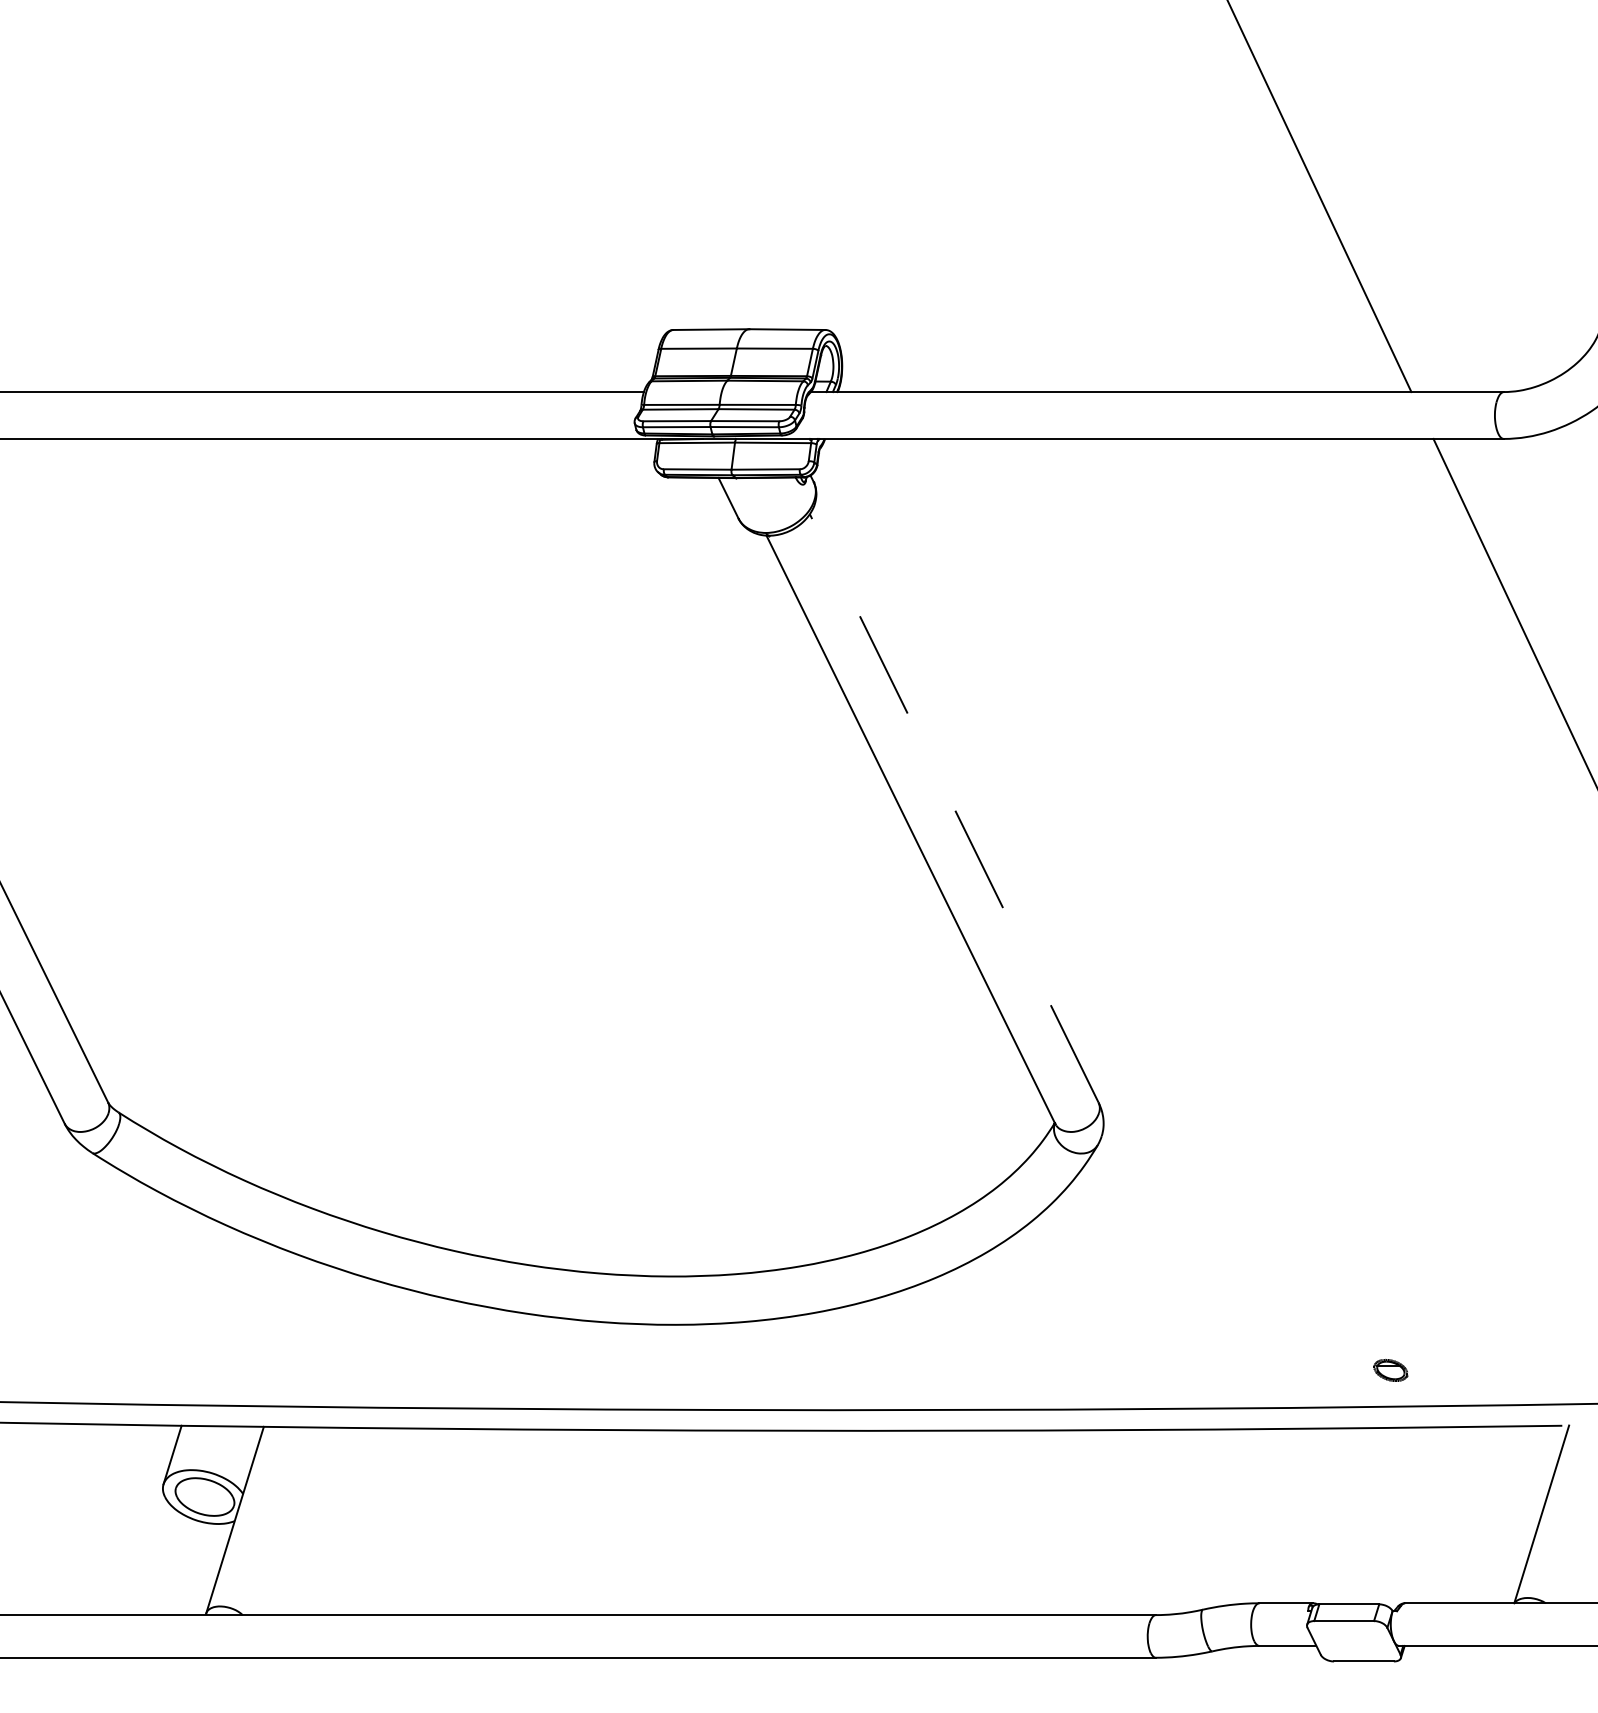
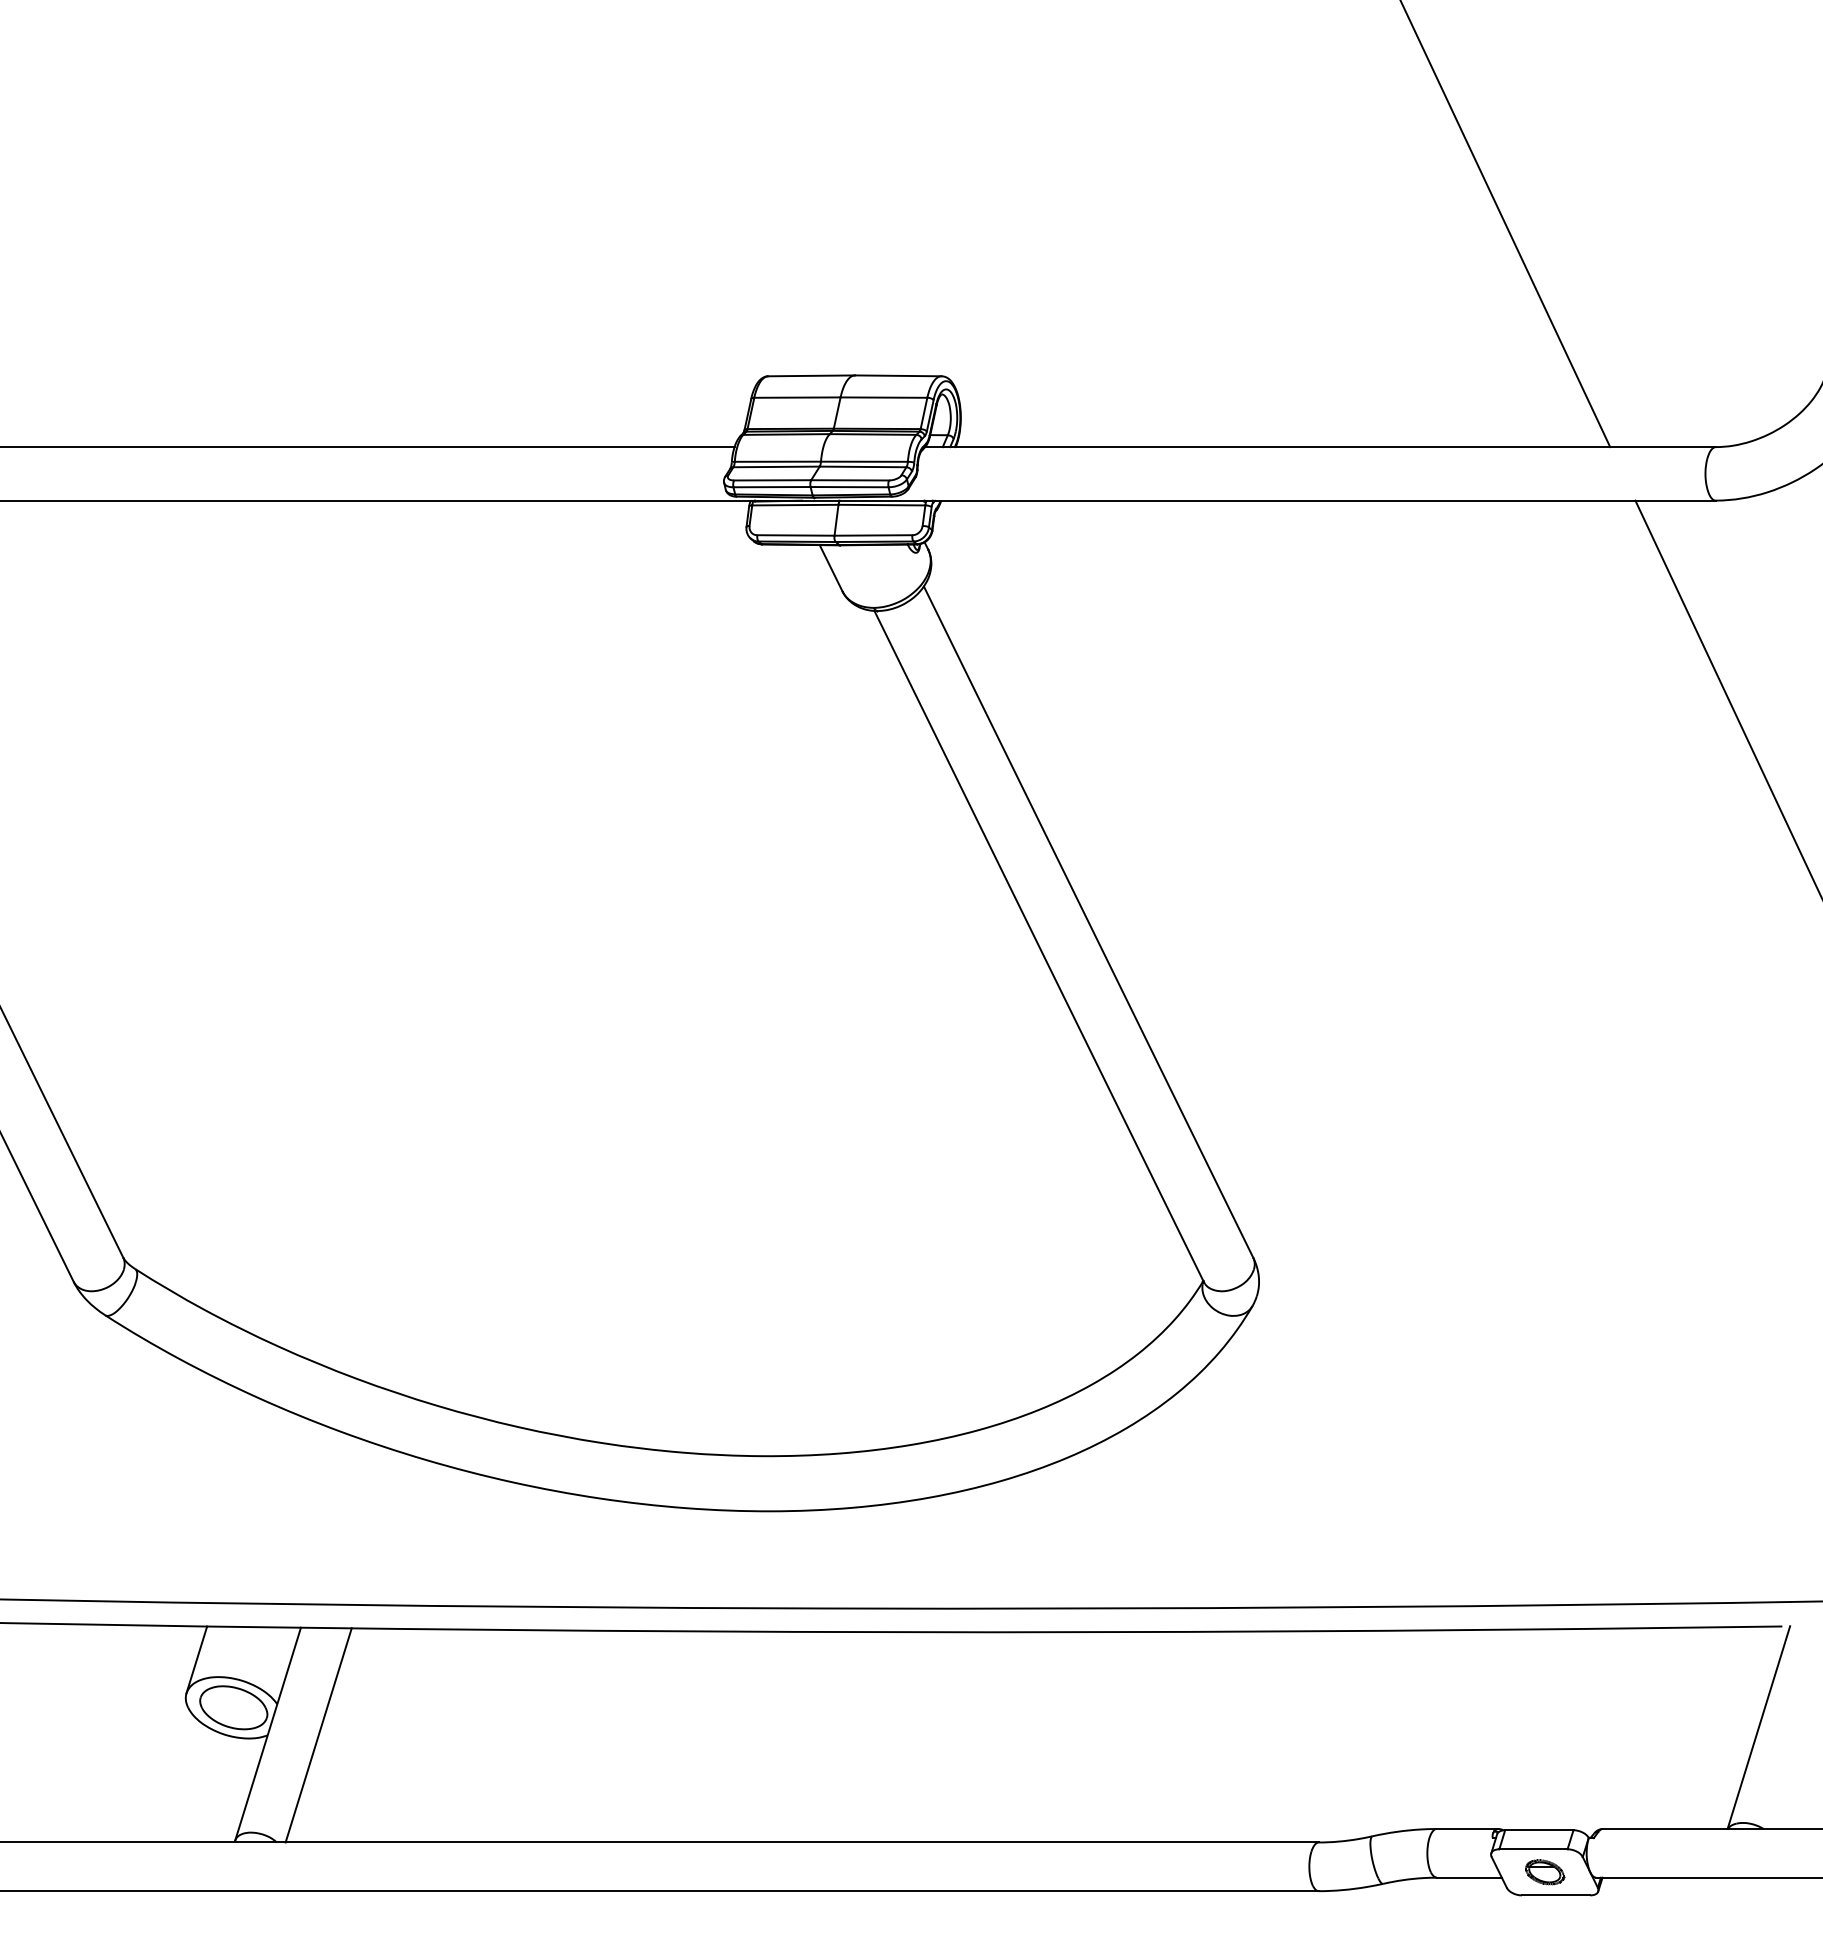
line: (954, 808) -> (1088, 922), dashed -> solid
part: (1391, 1370) -> (1545, 1872), moved
line: (279, 1521) -> (318, 1735), added

